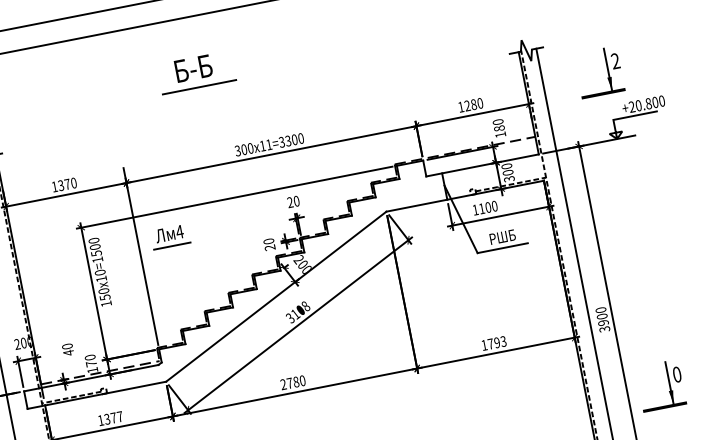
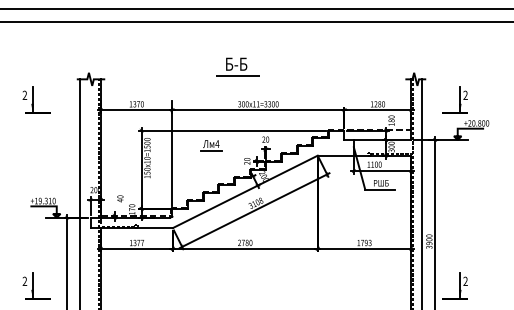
part: (195, 72) -> (237, 66), moved
part: (170, 236) -> (211, 145), moved
text: (677, 374) -> (465, 281), 0 -> 2

